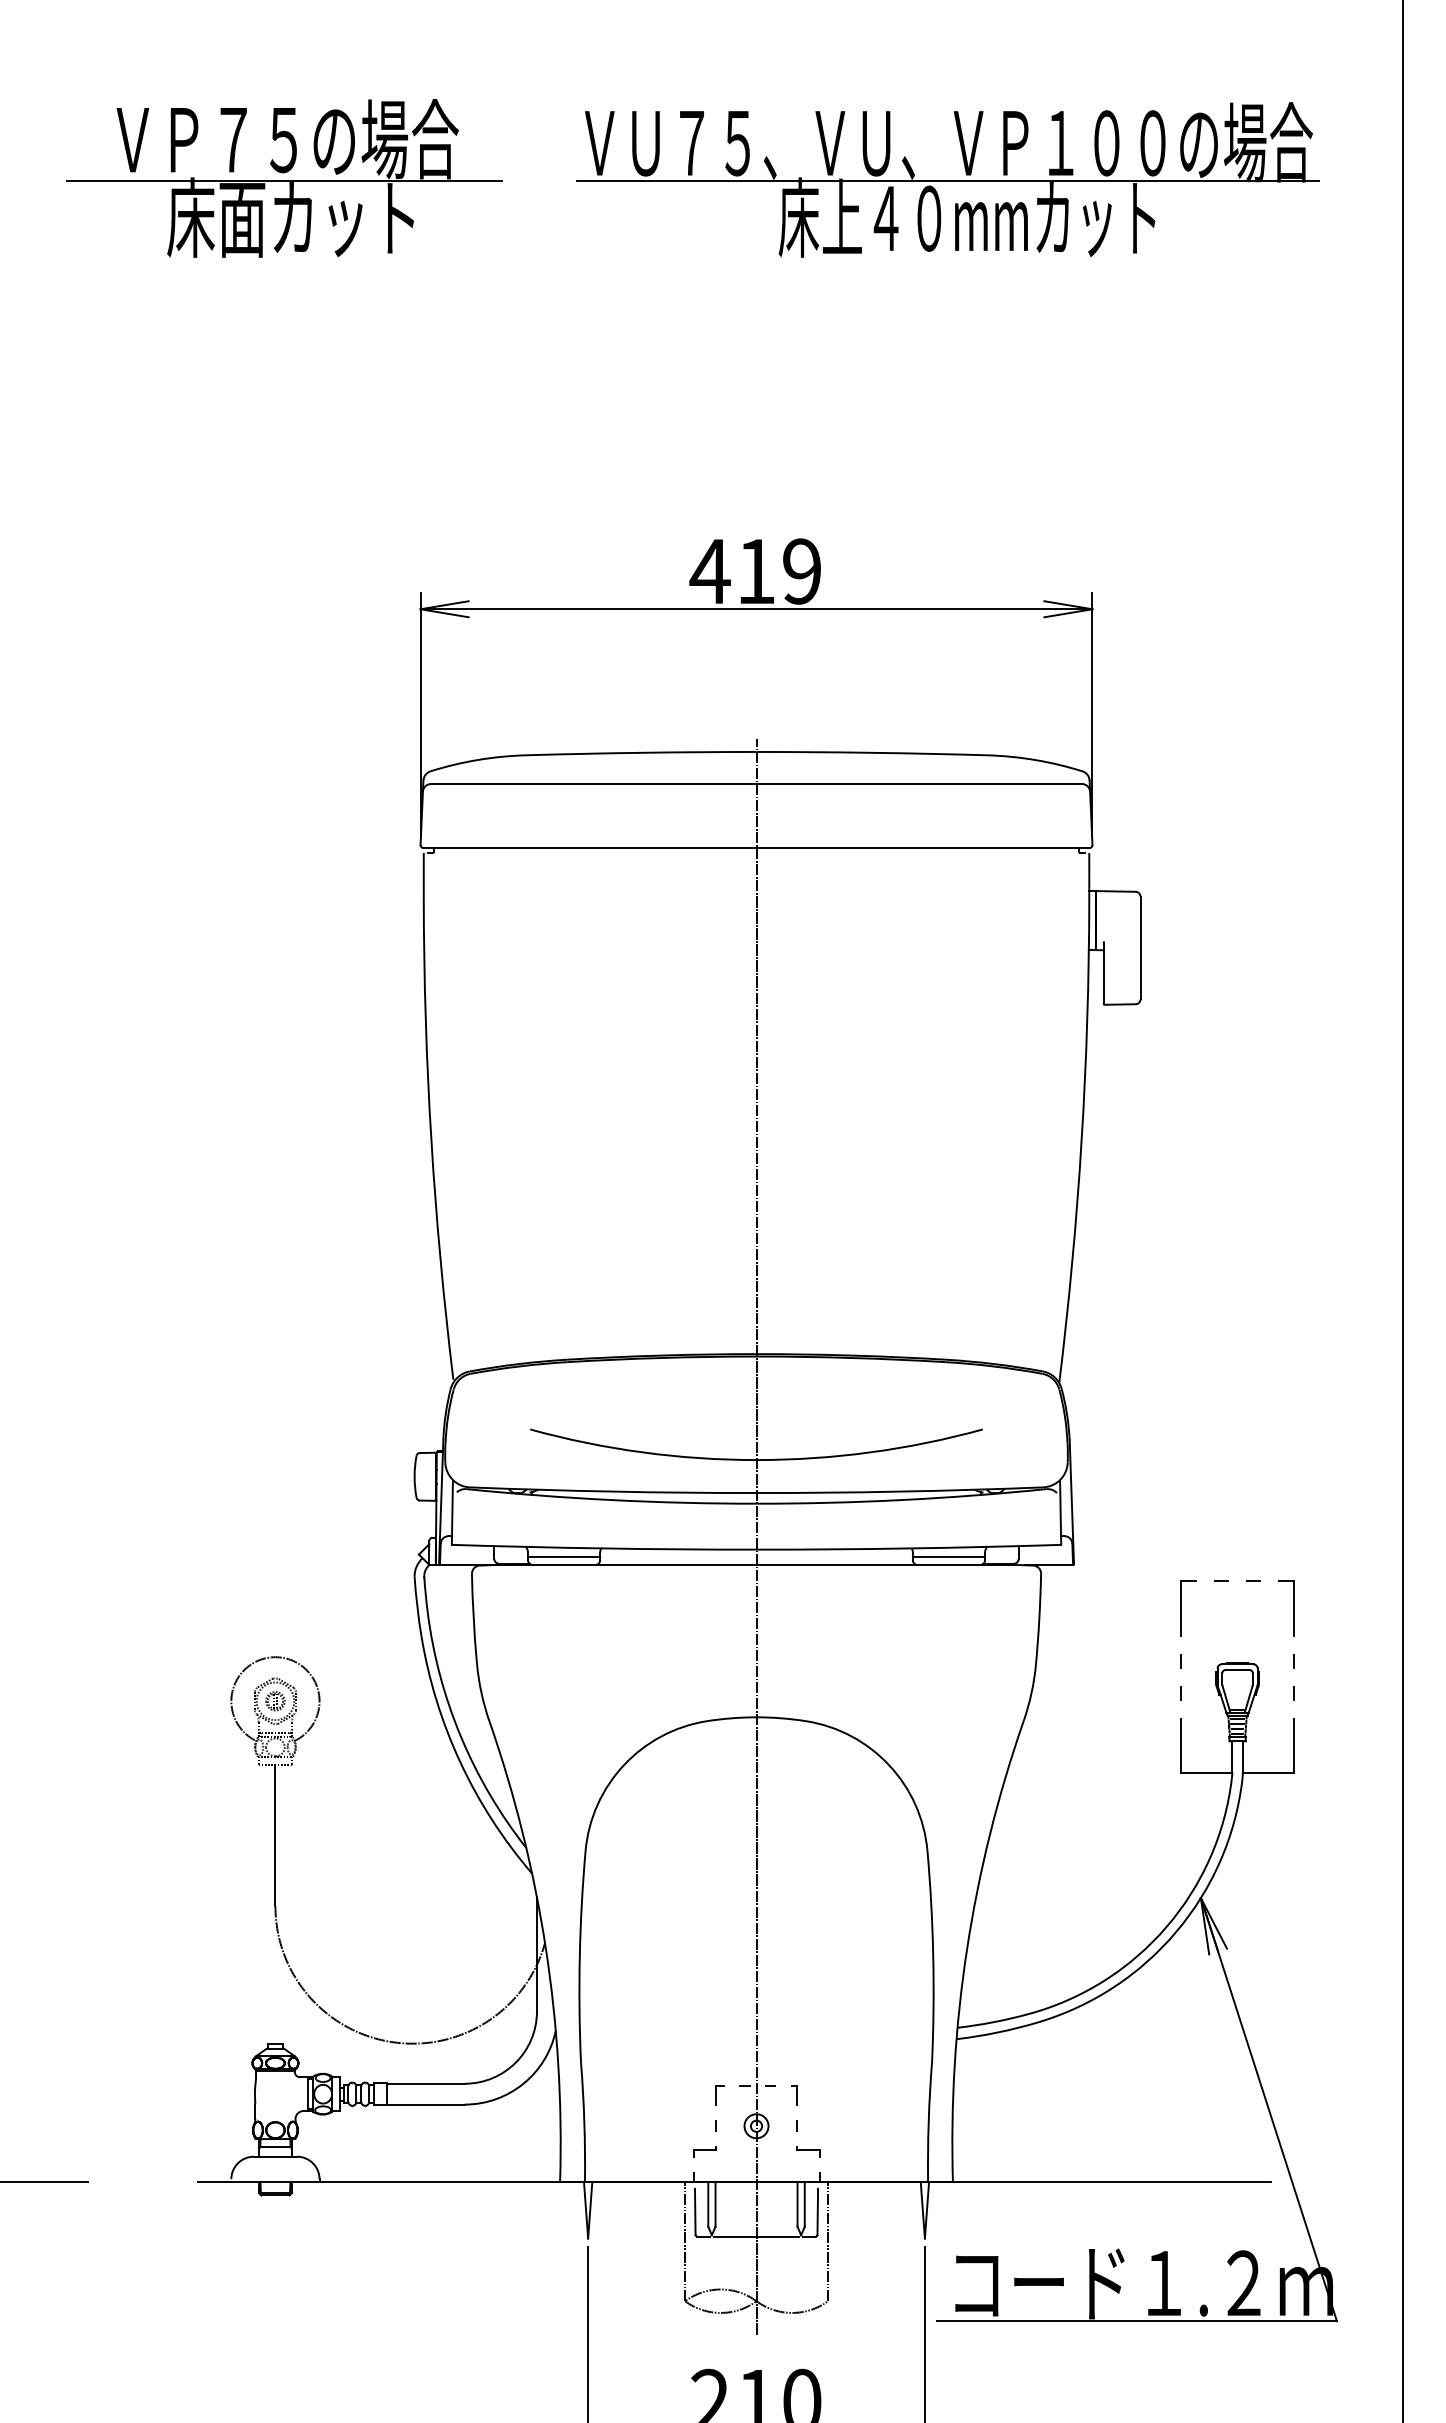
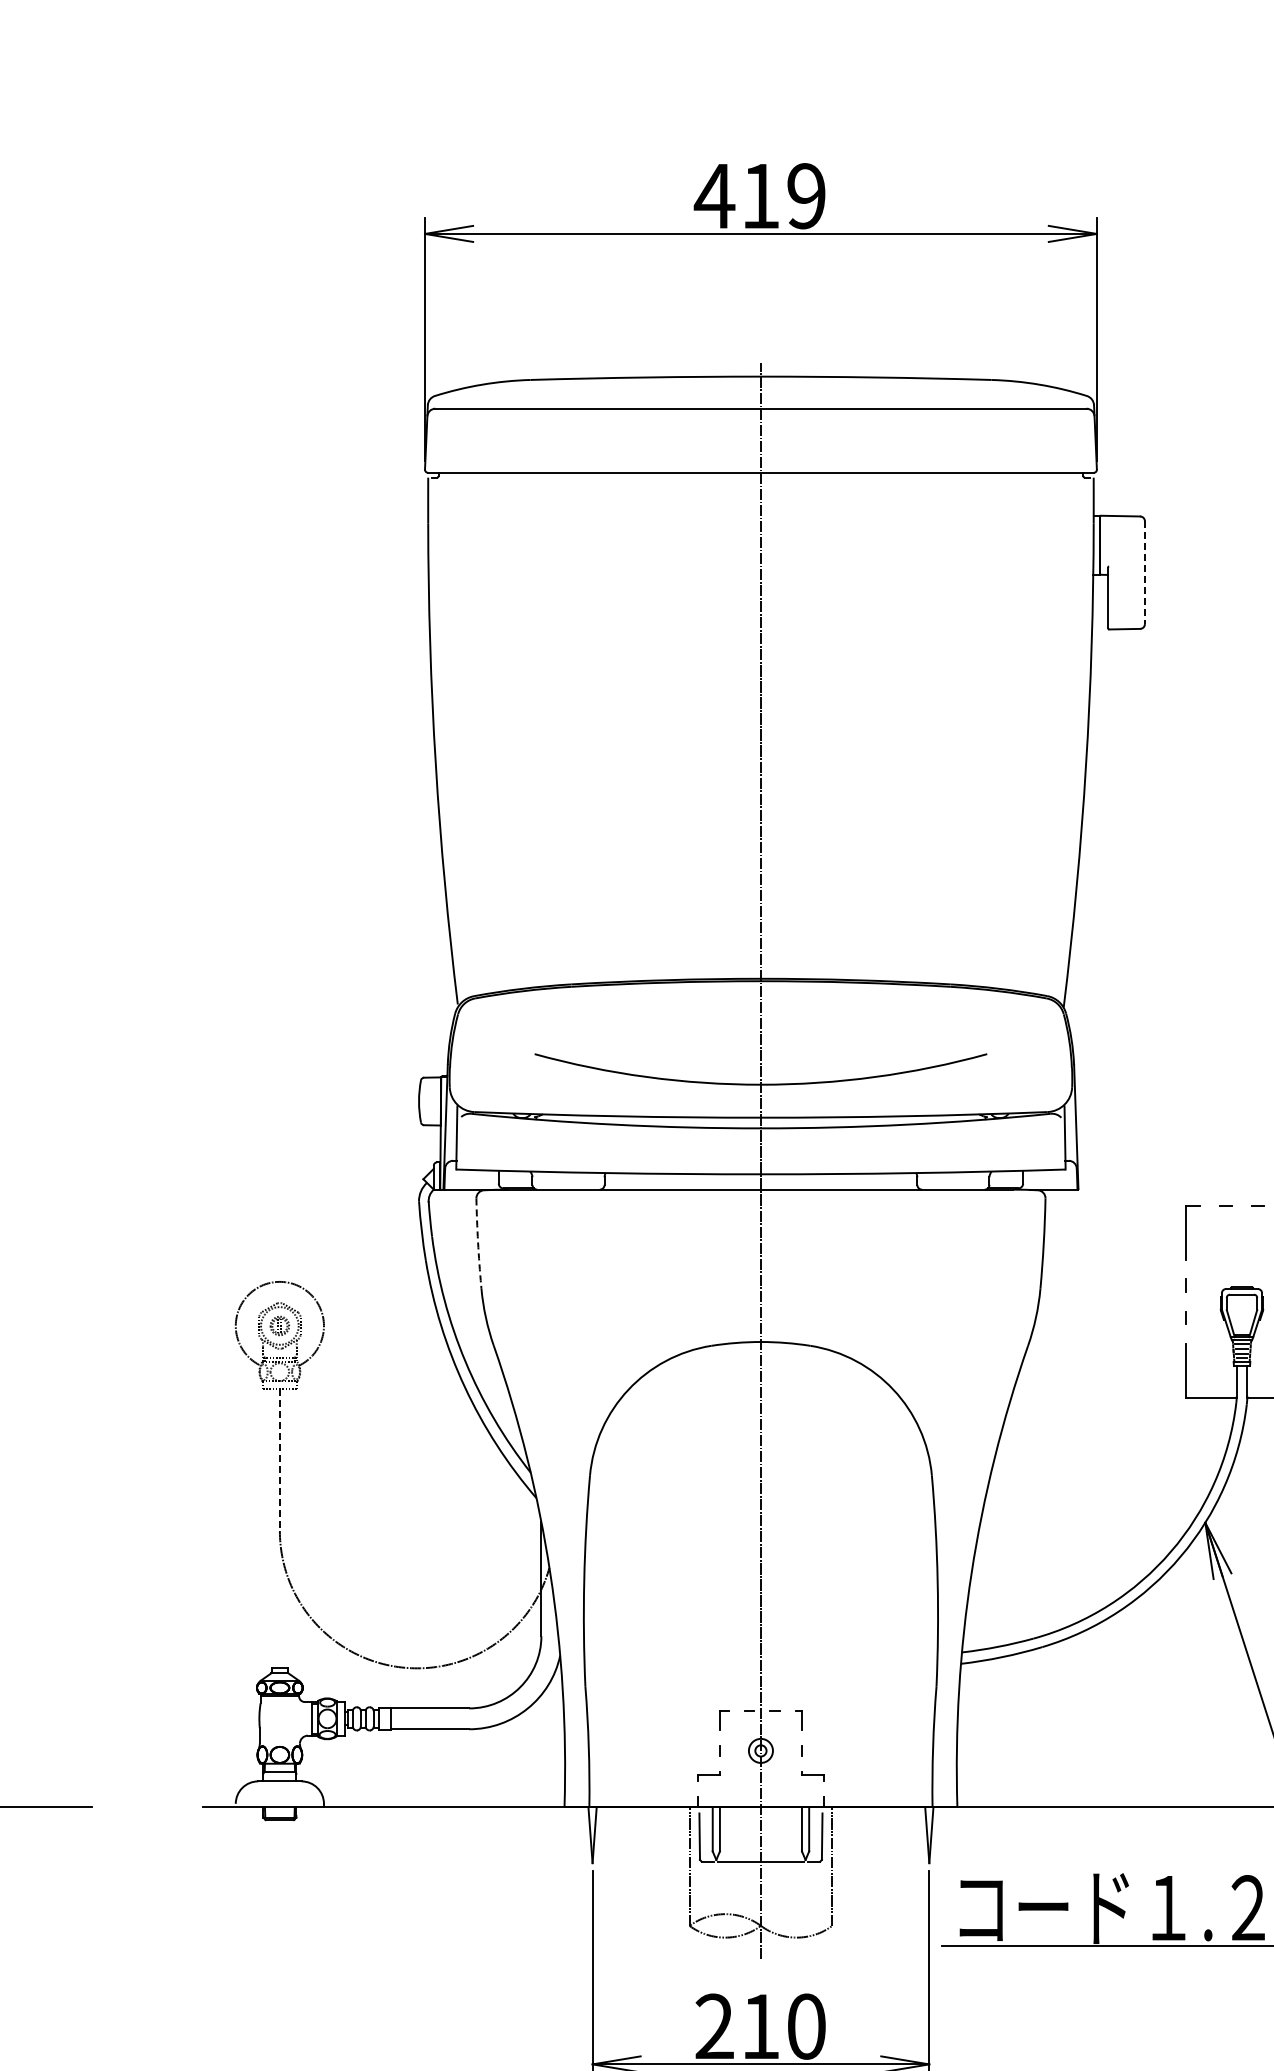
line: (1140, 948) -> (1144, 573), solid -> dashed
line: (564, 1556) -> (568, 1181), removed
line: (948, 1556) -> (952, 1181), removed
arc: (473, 1617) -> (477, 1242), solid -> dashed
line: (275, 1835) -> (279, 1460), solid -> dashed

